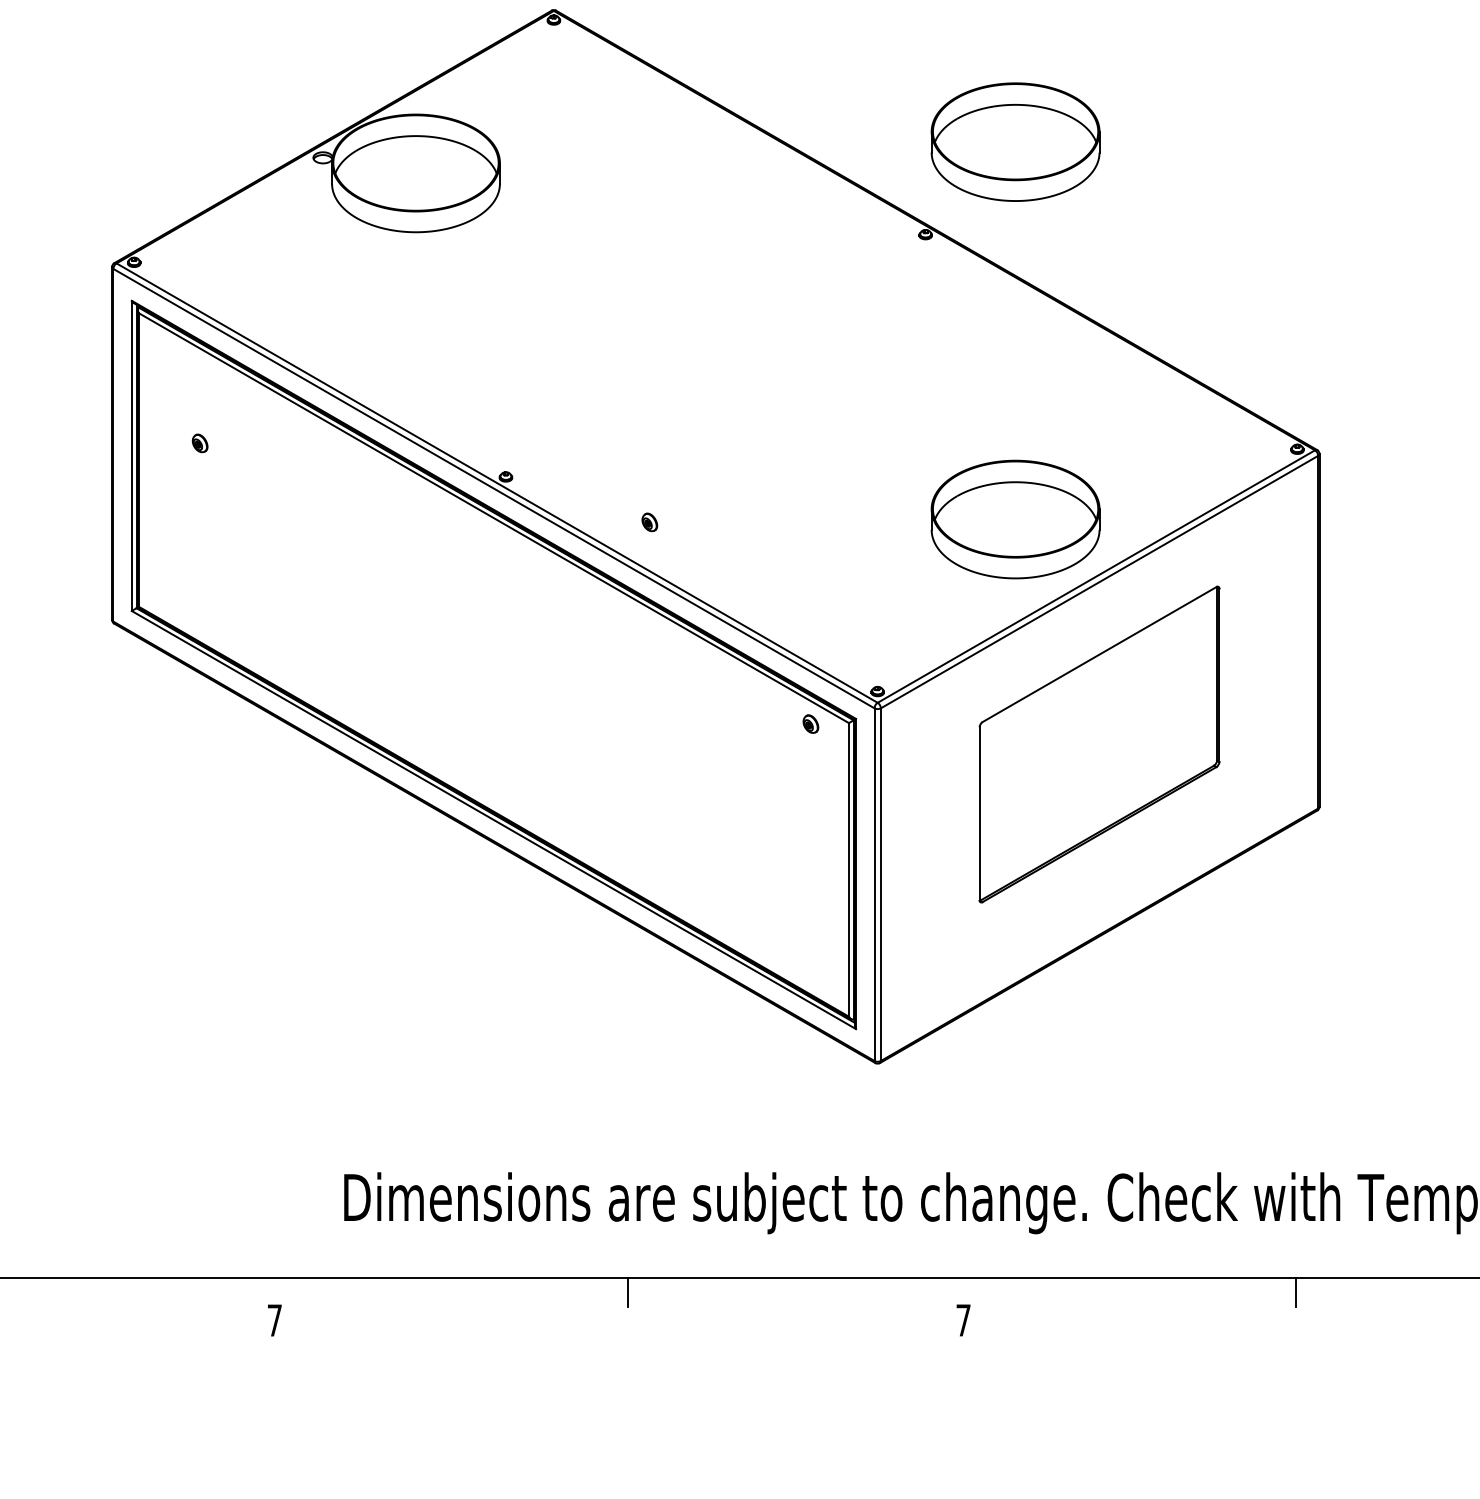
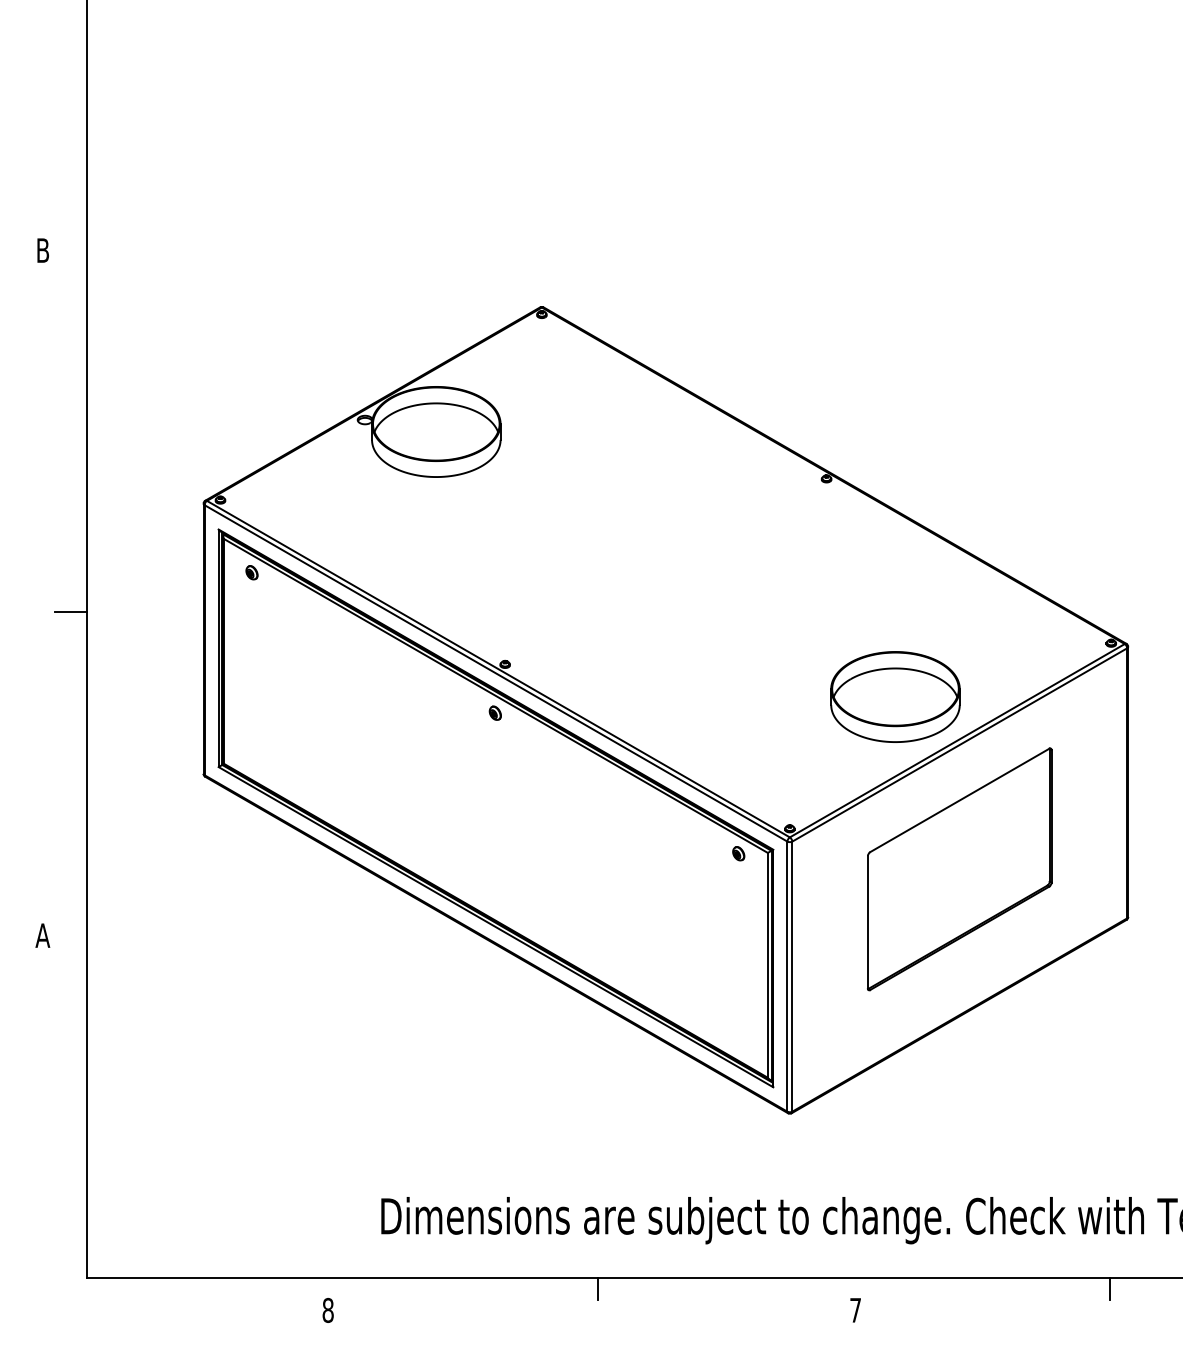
part: (1015, 141) -> (895, 407), removed
part: (199, 443) -> (251, 572), moved
part: (648, 521) -> (494, 712), moved
text: (273, 1319) -> (327, 1309), 7 -> 8

